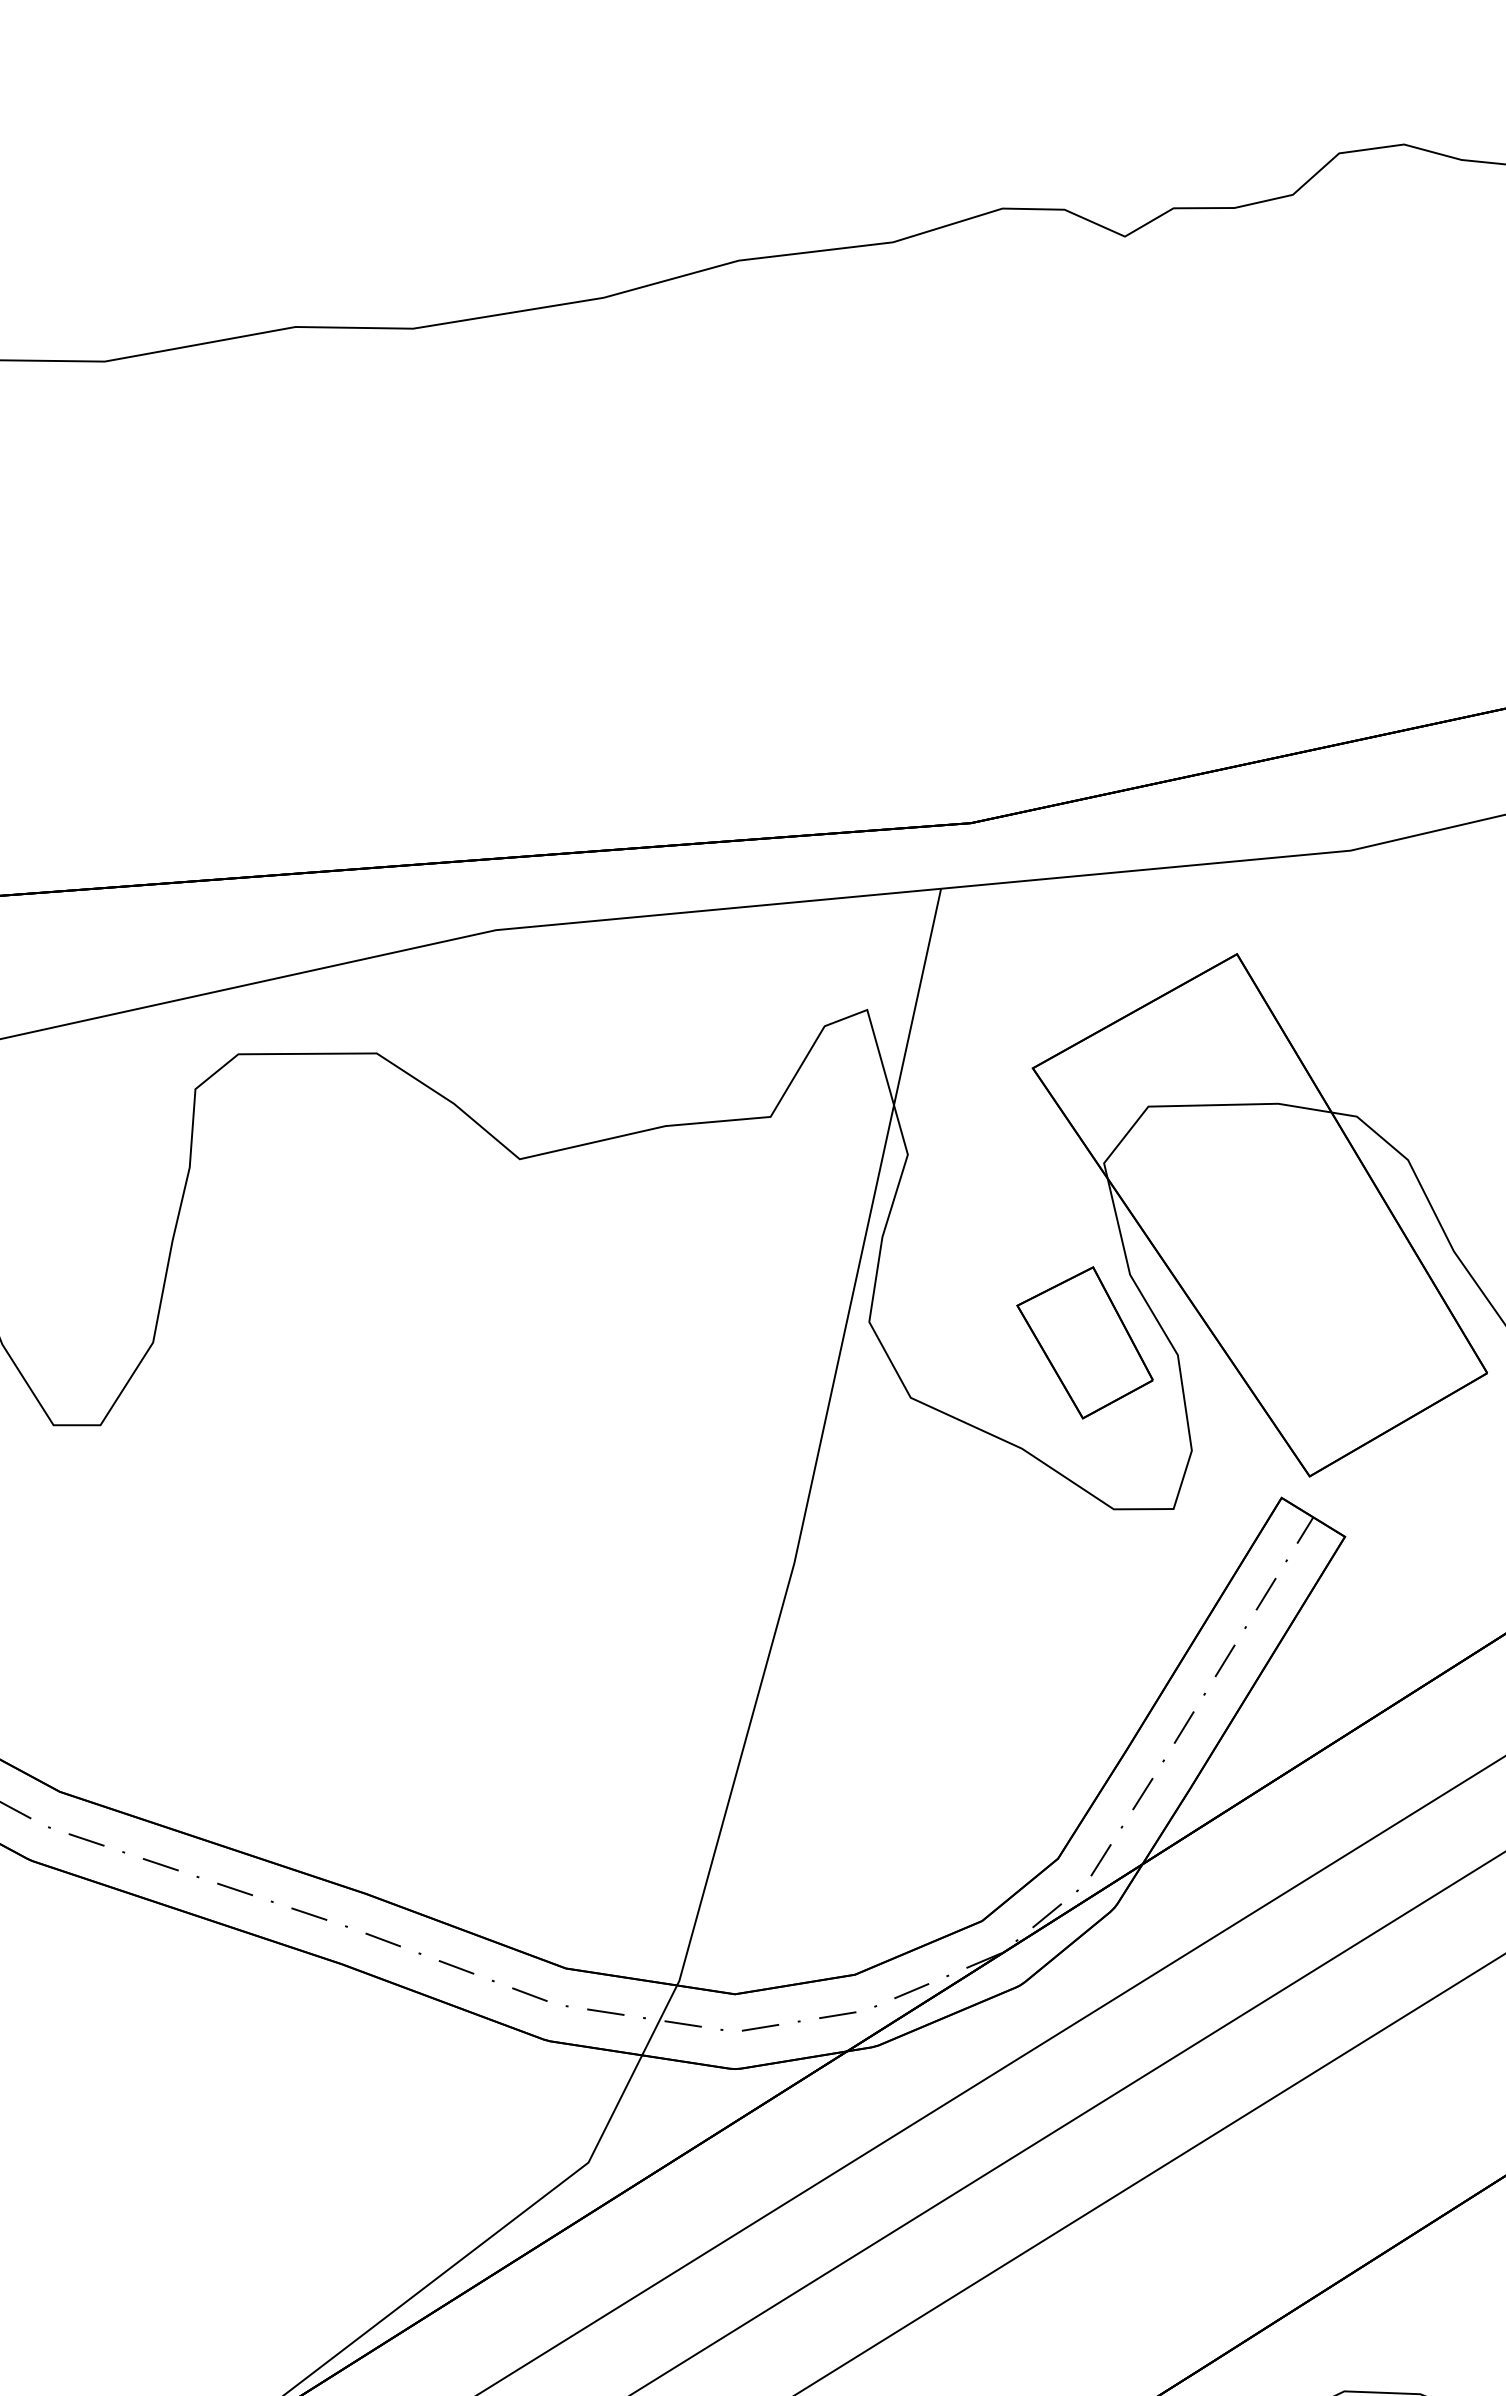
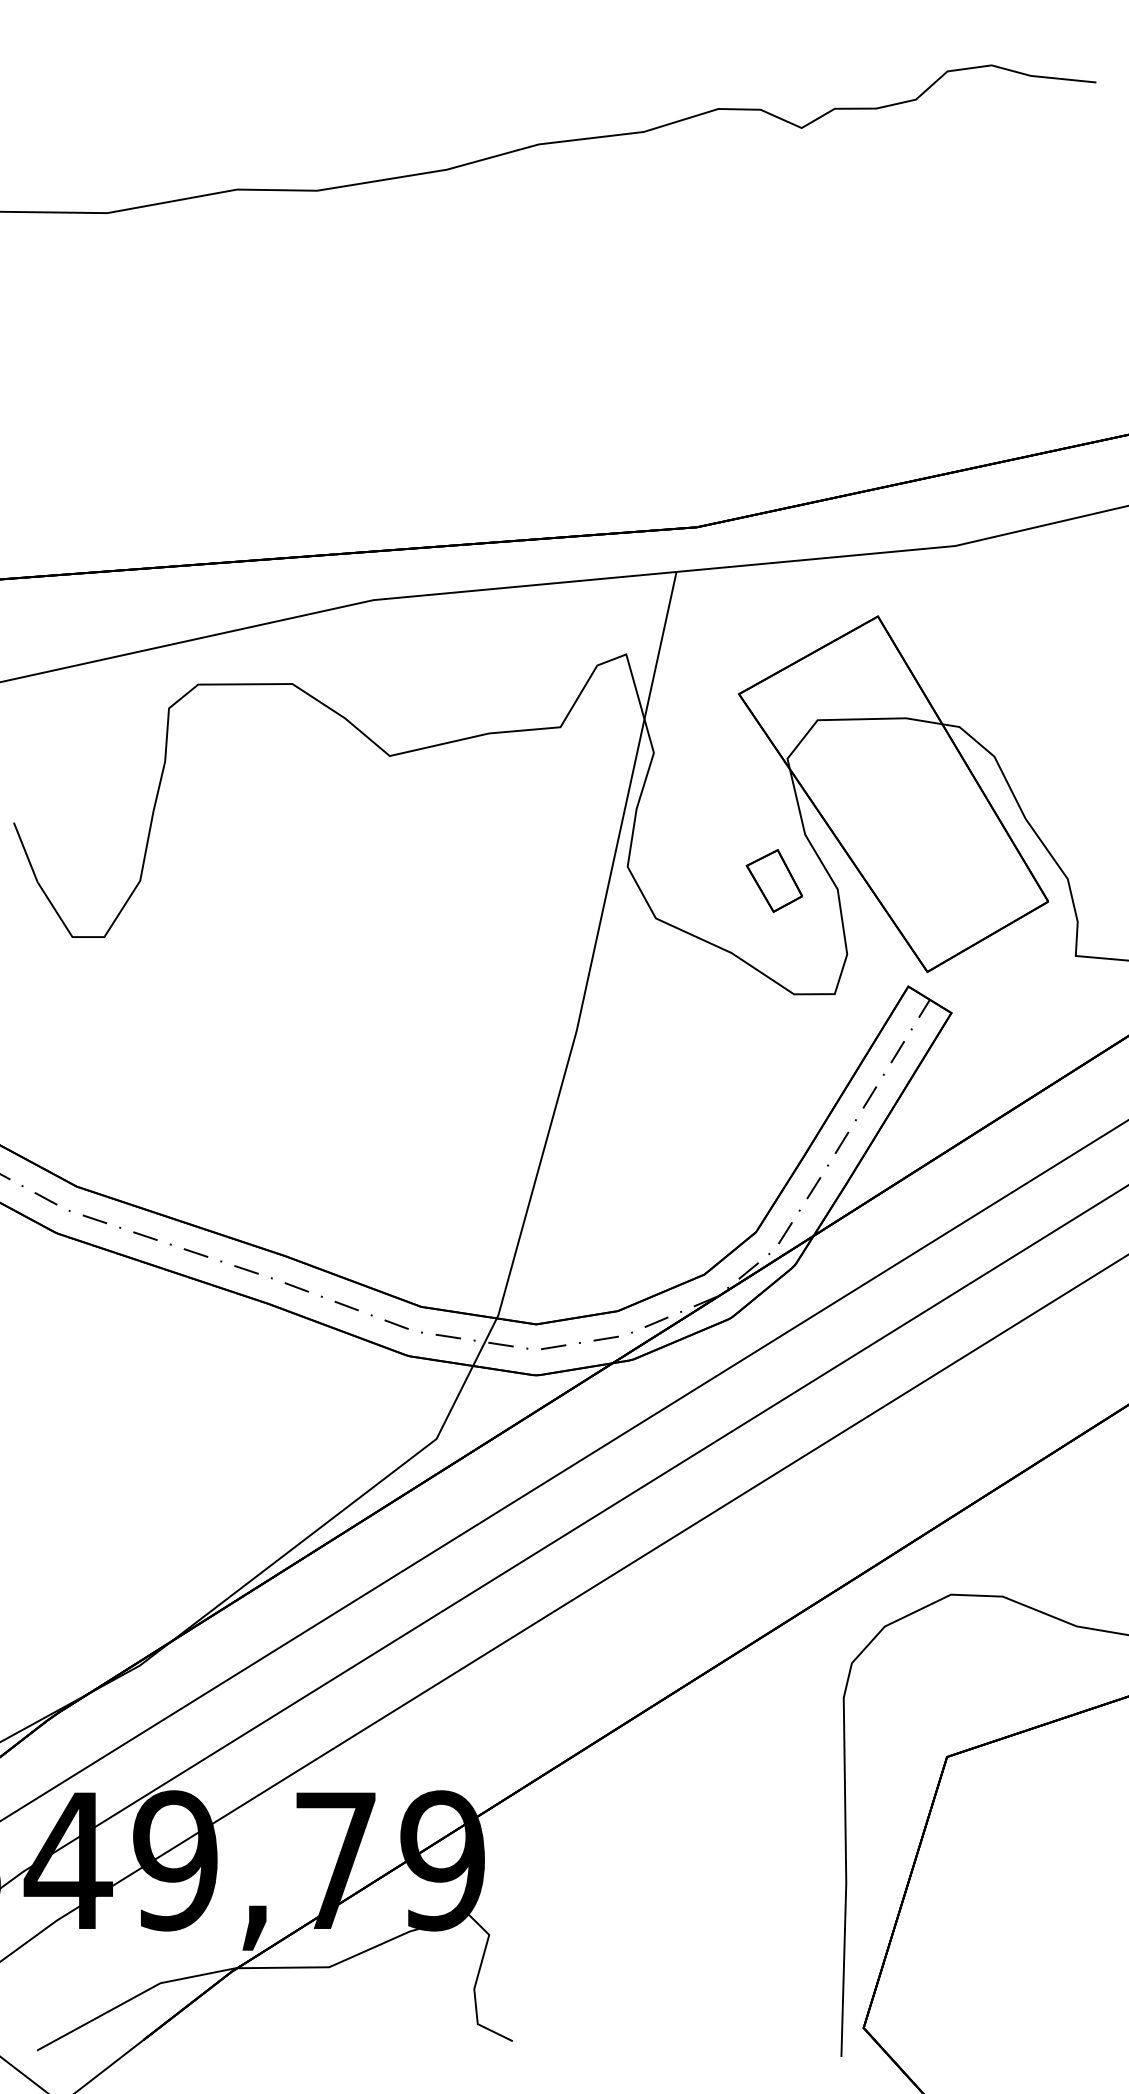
part: (1085, 1342) -> (774, 880), size x0.6

